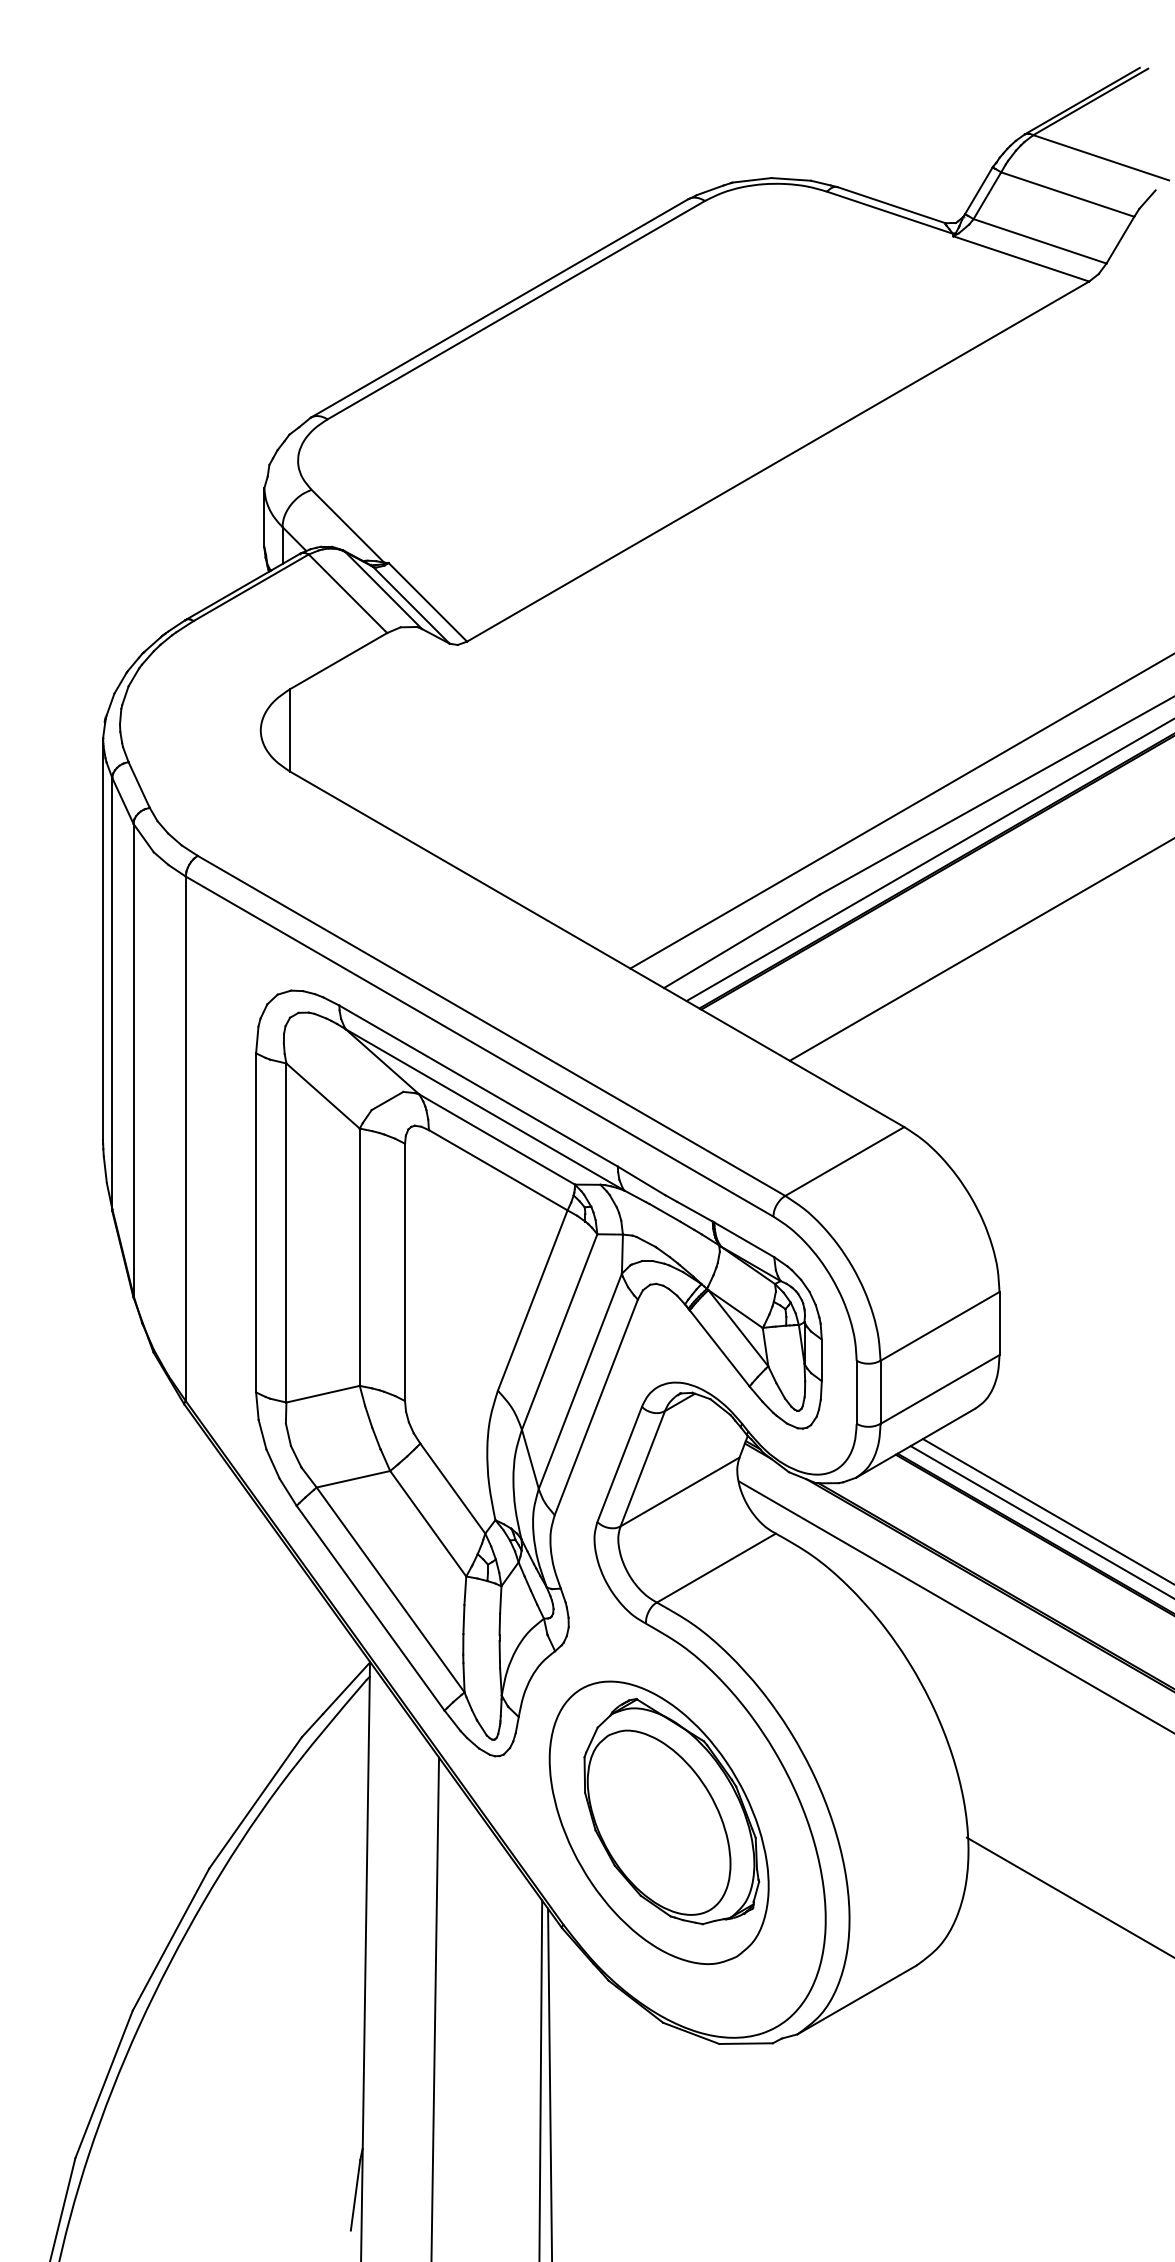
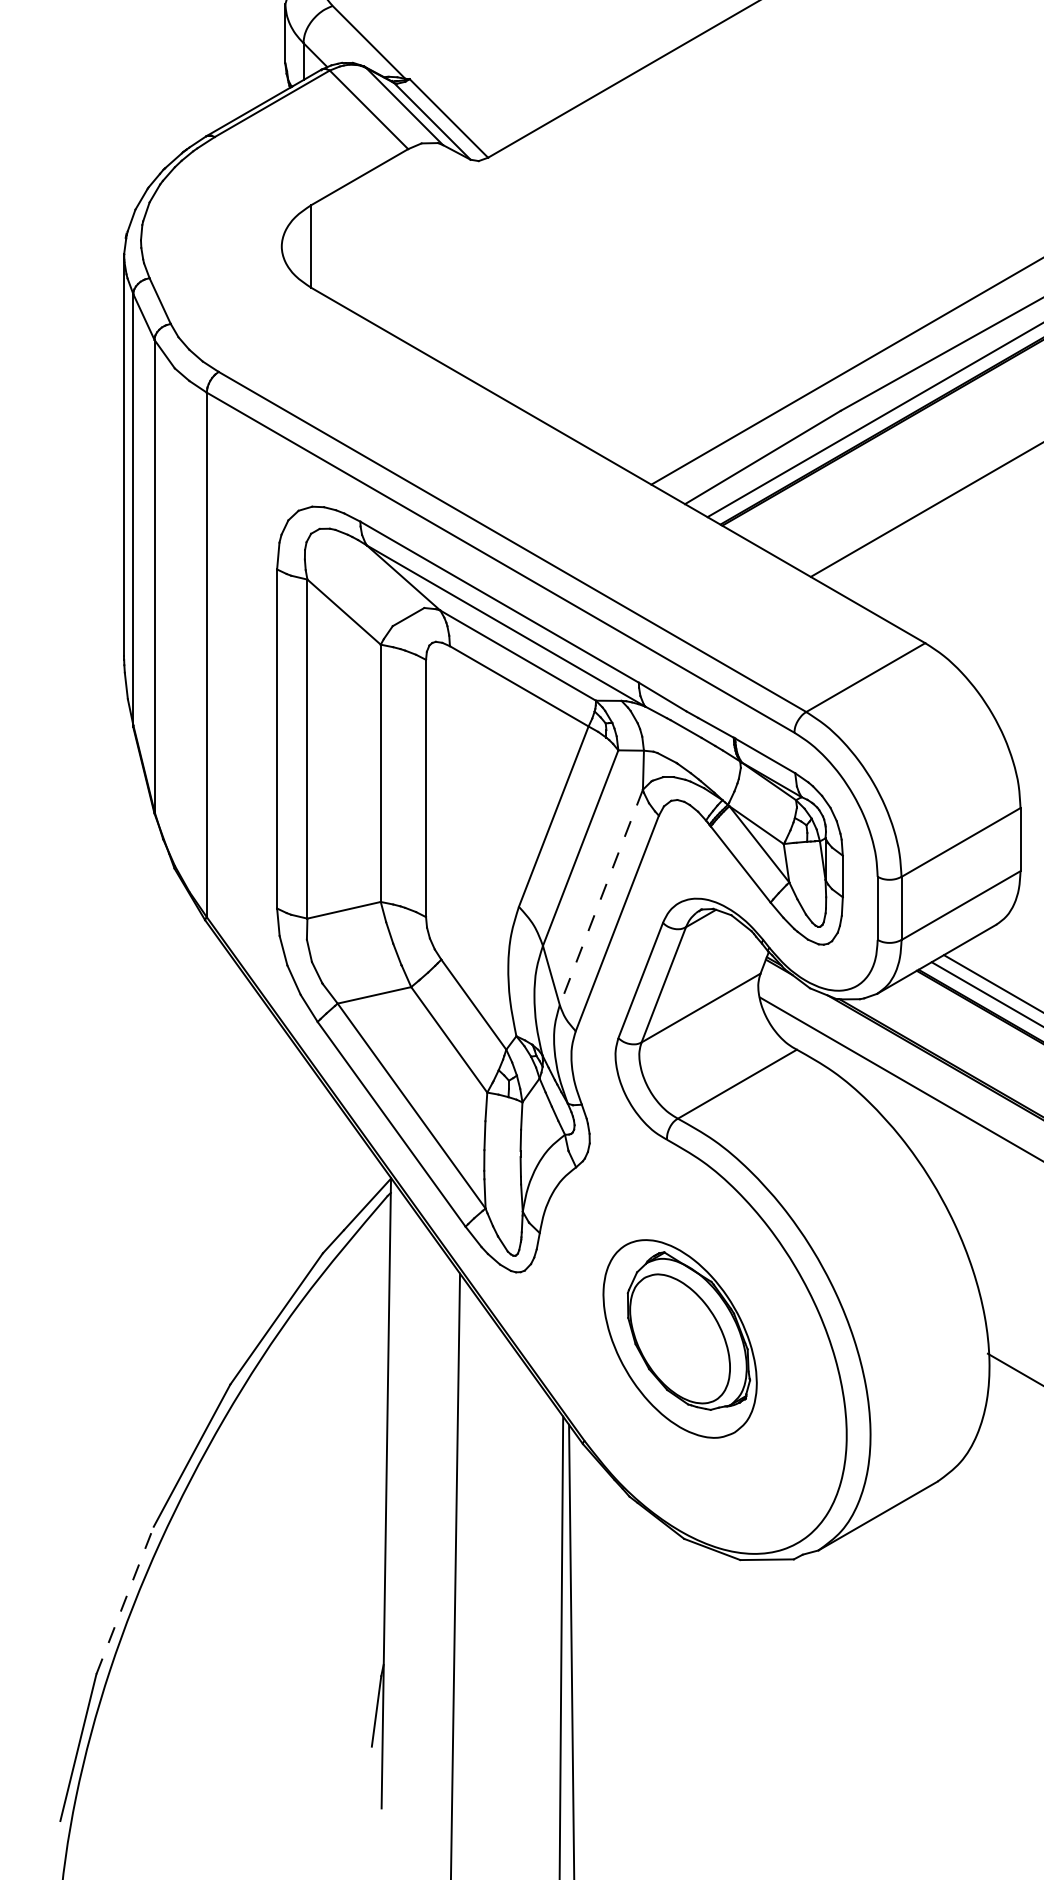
line: (580, 1381) -> (601, 897), solid -> dashed
part: (658, 1822) -> (679, 1338), size x0.7
line: (104, 2083) -> (125, 1599), solid -> dashed

